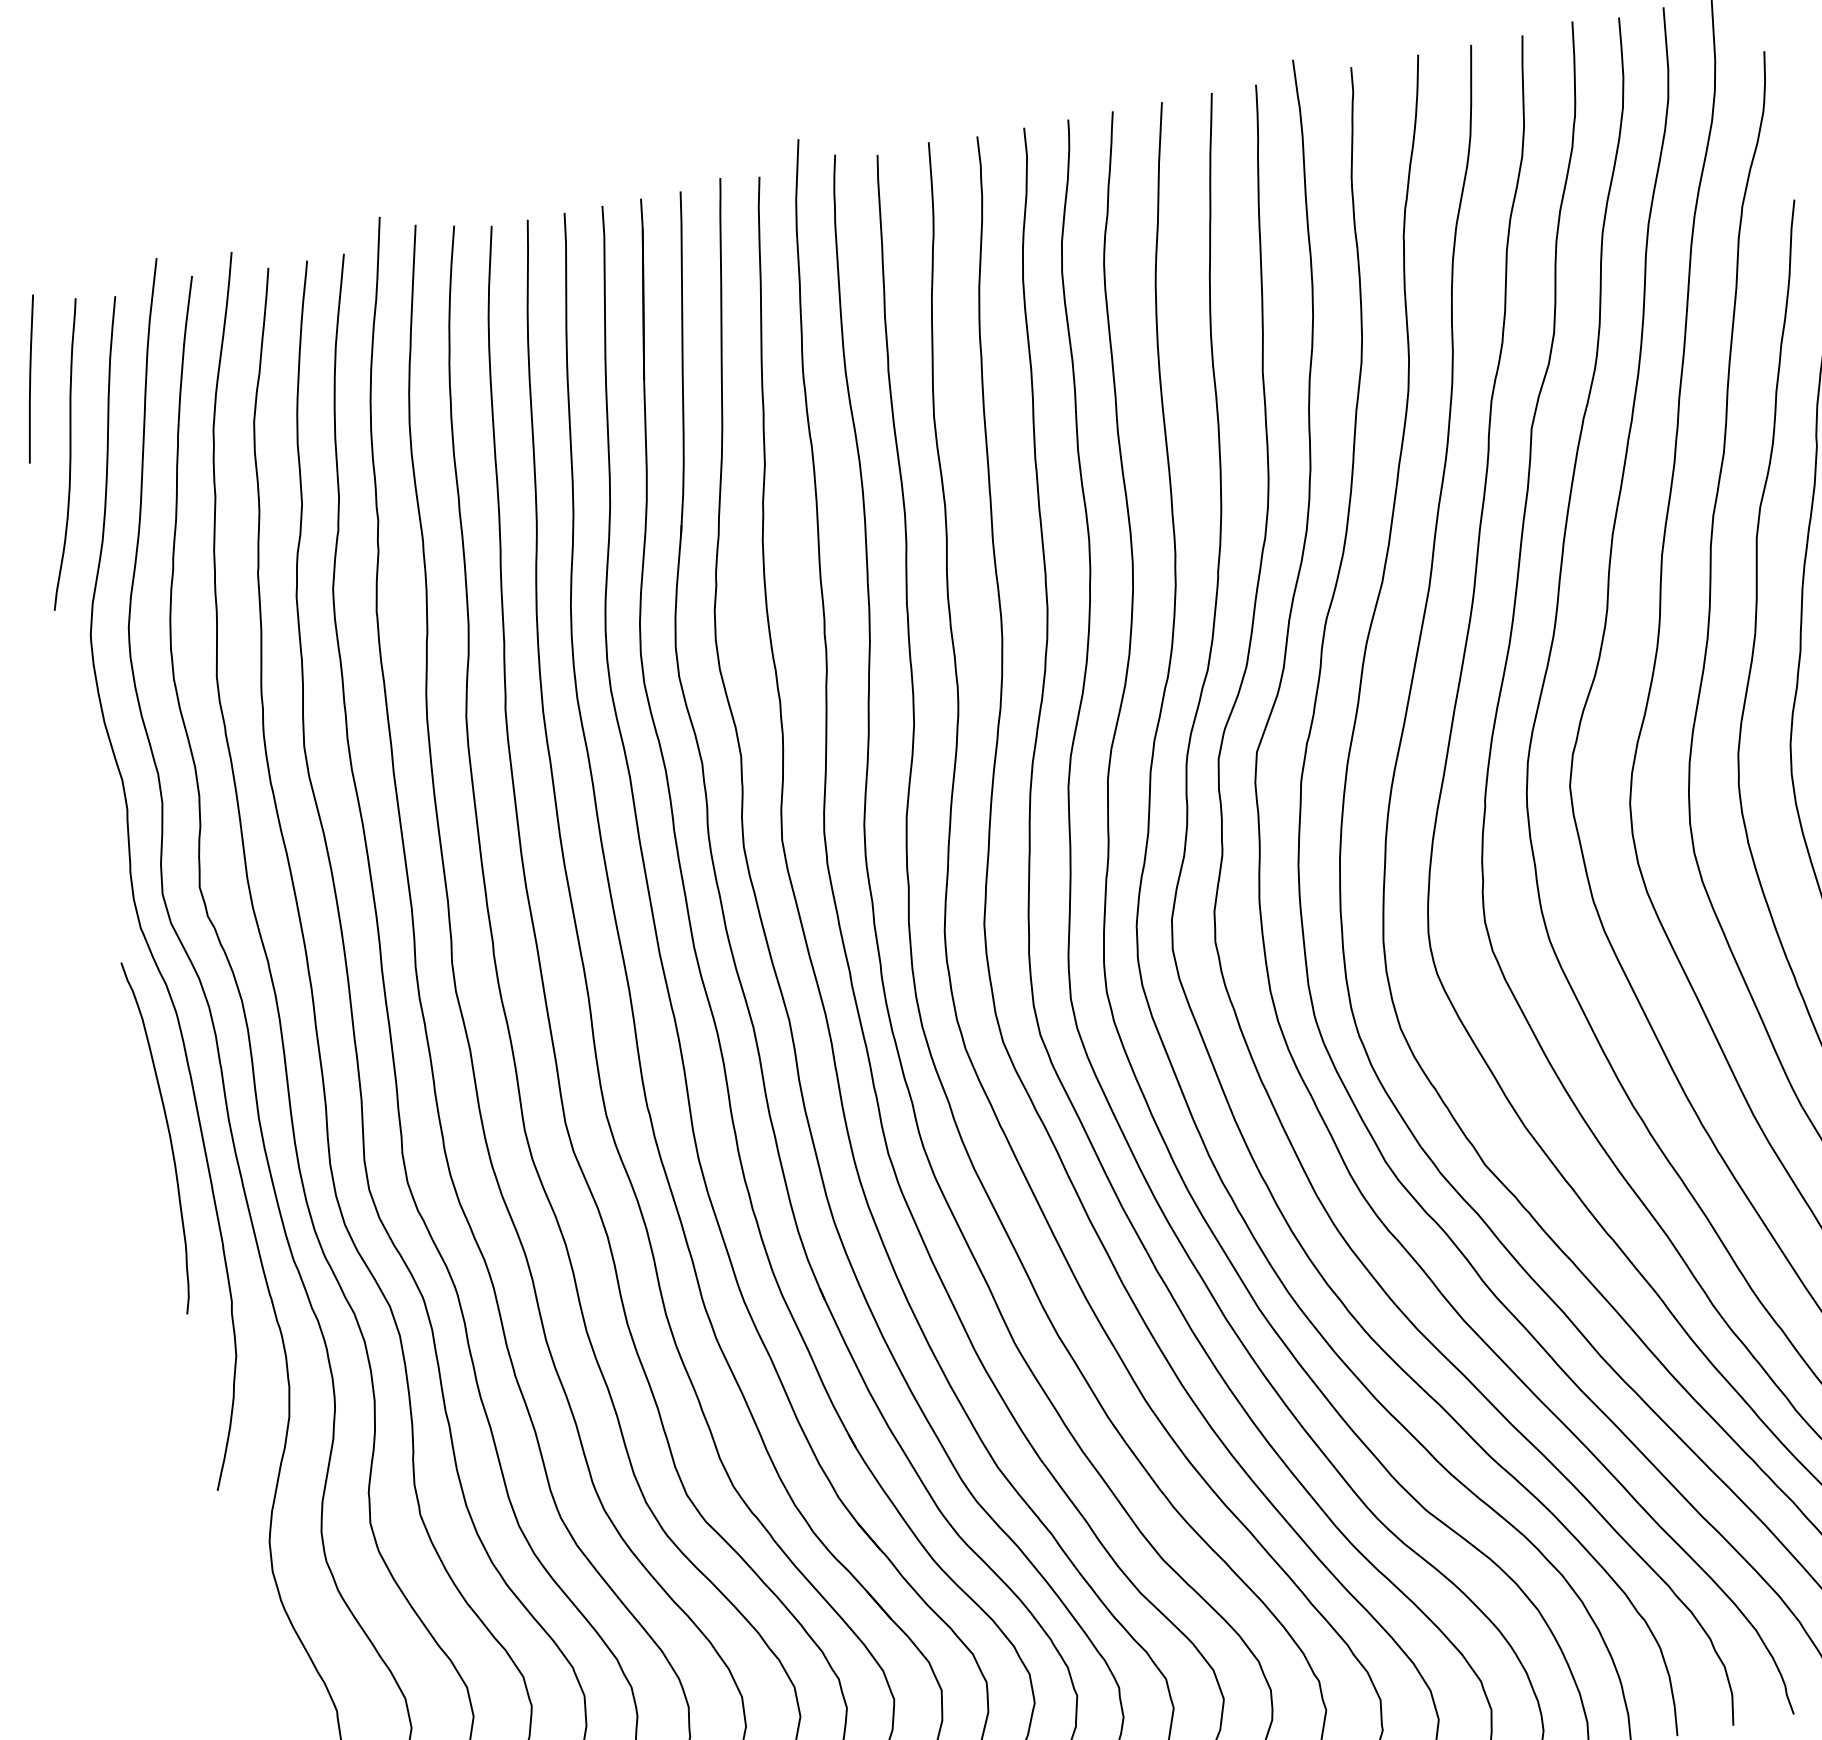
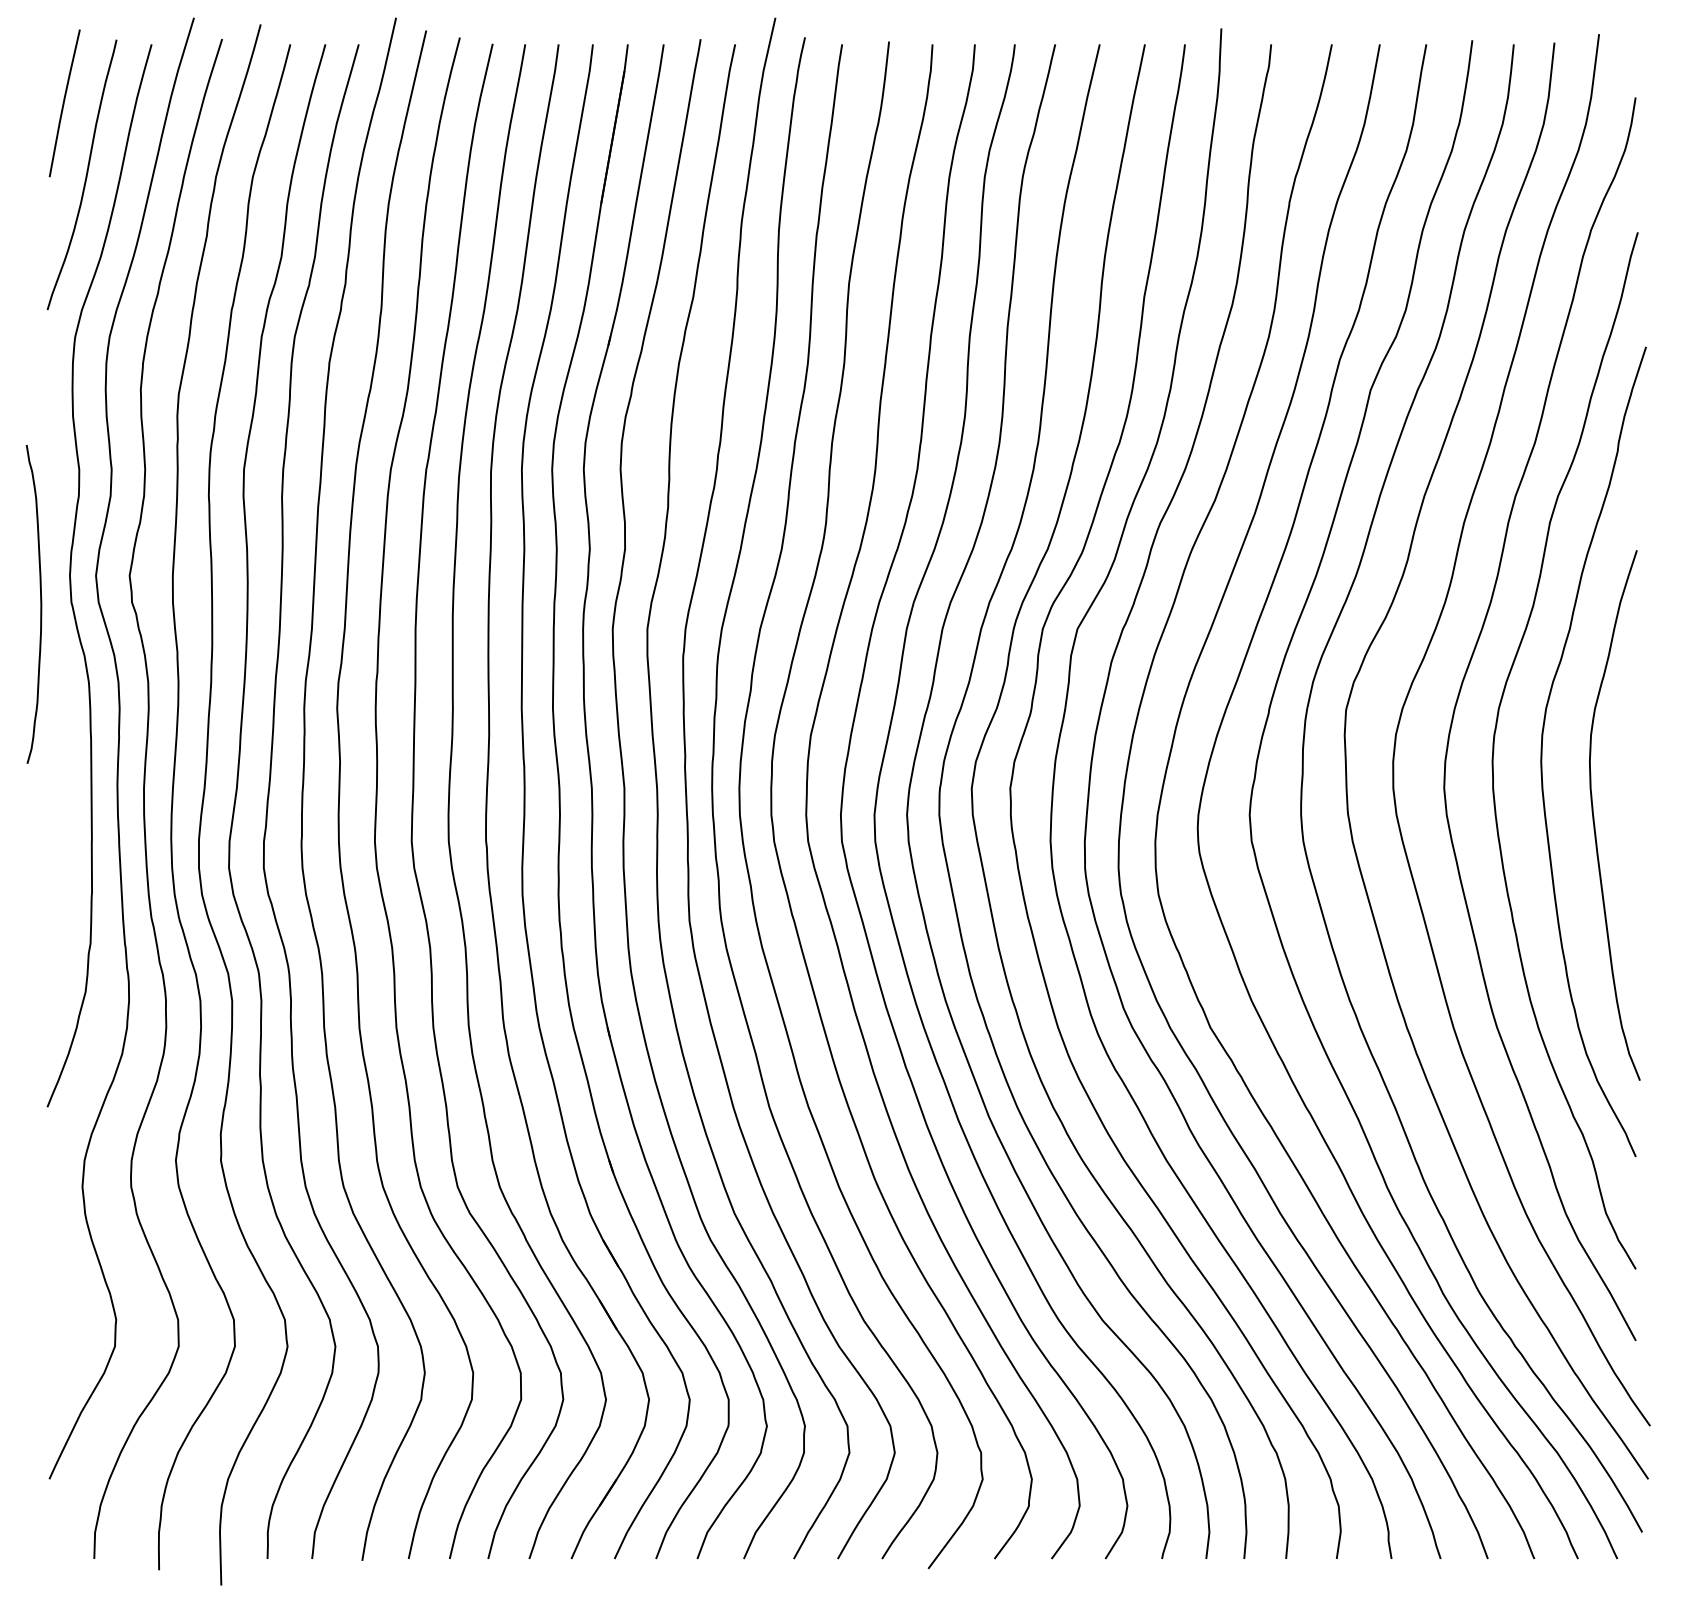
curve: (169, 1135) -> (40, 604), moved

